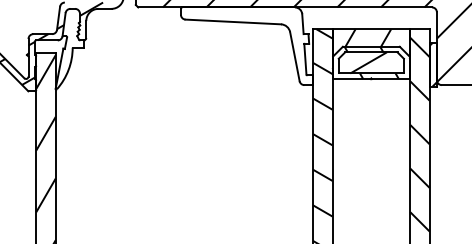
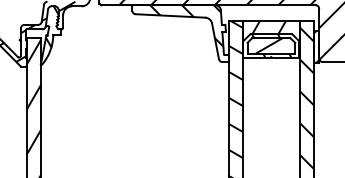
hatch: (255, 35) -> (186, 25), added
hatch: (70, 36) -> (51, 26), added

